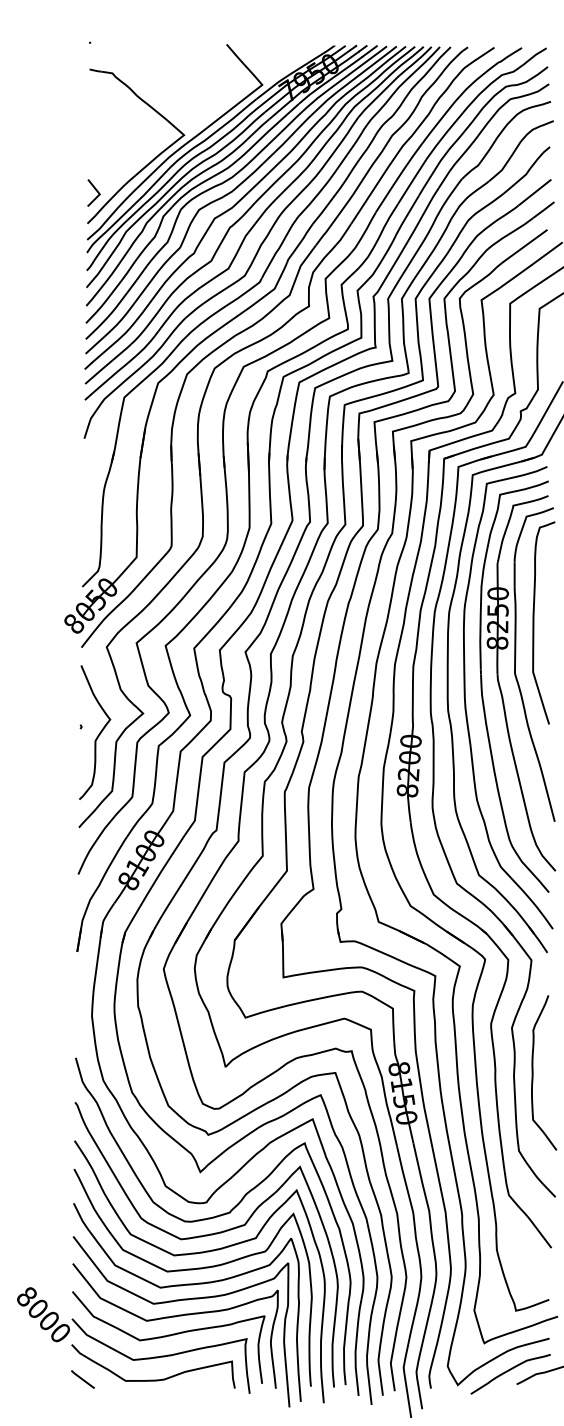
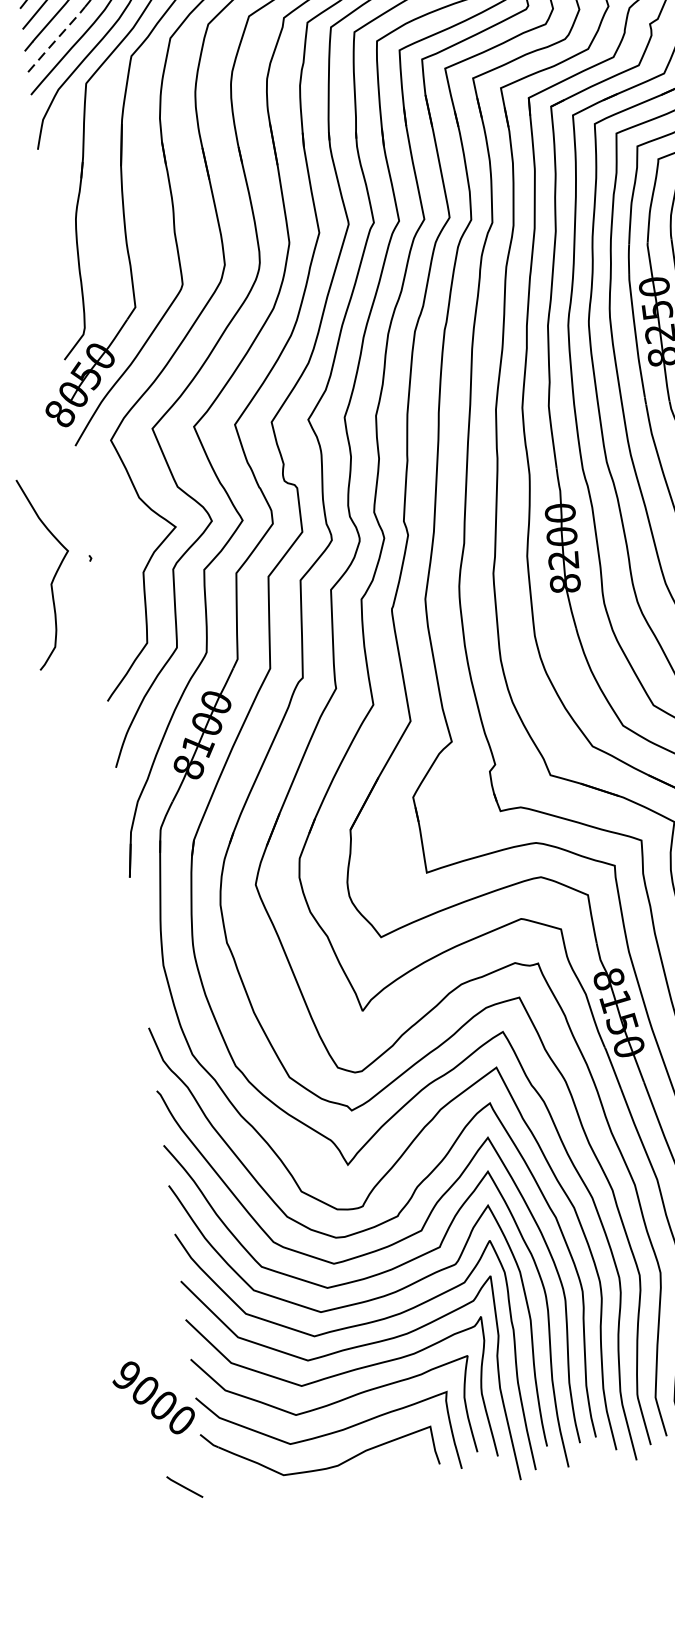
line: (108, 363) -> (57, 38), solid -> dashed
curve: (98, 734) -> (54, 574), moved
text: (26, 1296) -> (126, 1375), 8000 -> 9000
line: (82, 1379) -> (184, 1487), moved

